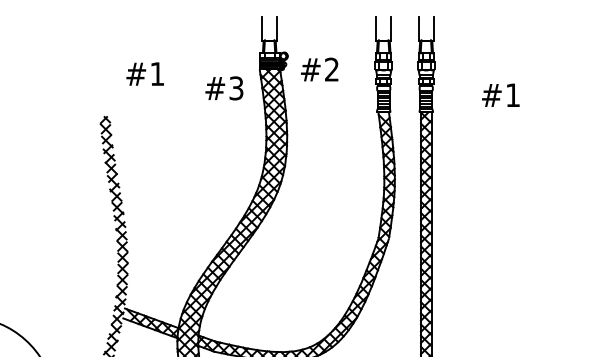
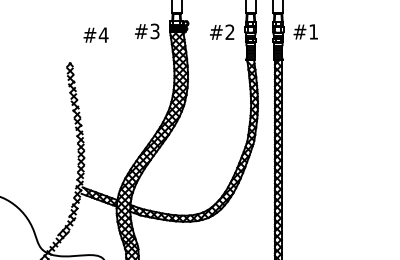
text: (320, 68) -> (222, 31), moved
text: (157, 73) -> (103, 34), #1 -> #4
text: (224, 88) -> (147, 31), moved
text: (500, 94) -> (305, 31), moved

